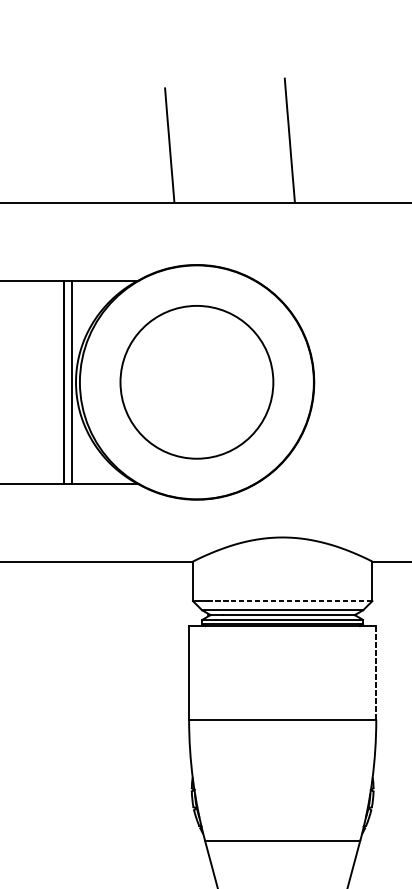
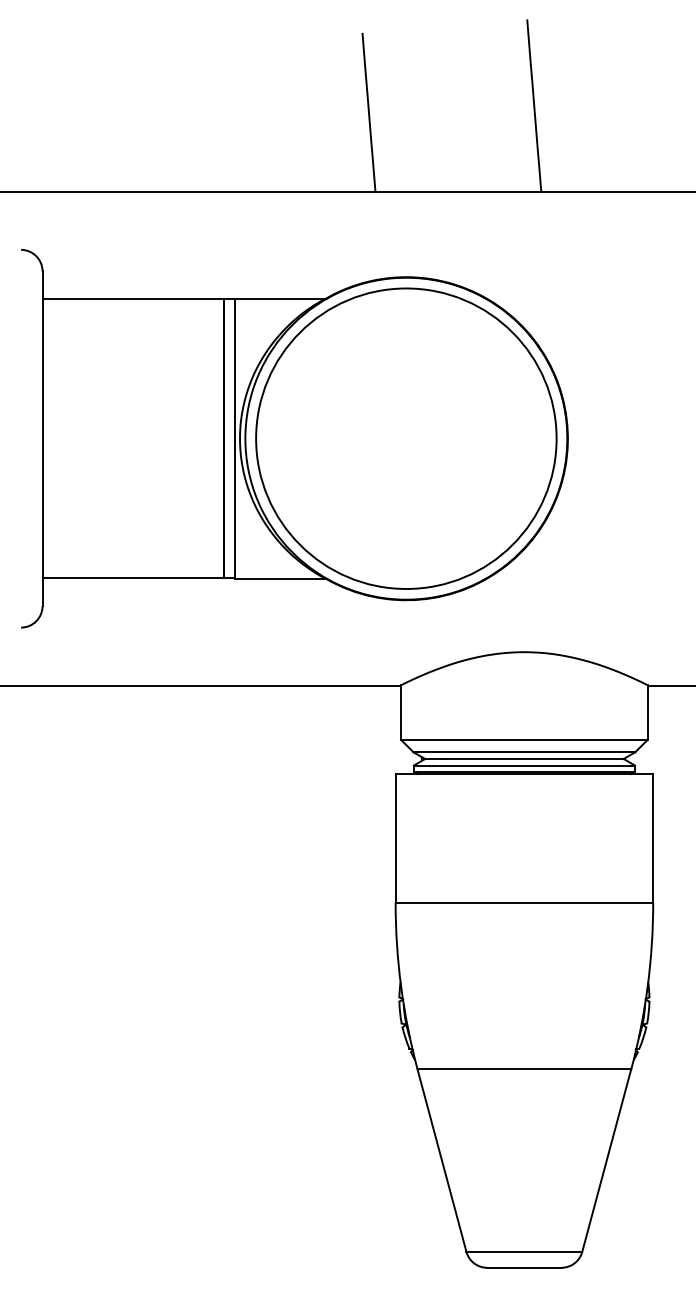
circle: (197, 382) -> (406, 438), size x1.43
line: (290, 600) -> (534, 739), dashed -> solid
line: (376, 672) -> (653, 837), dashed -> solid

